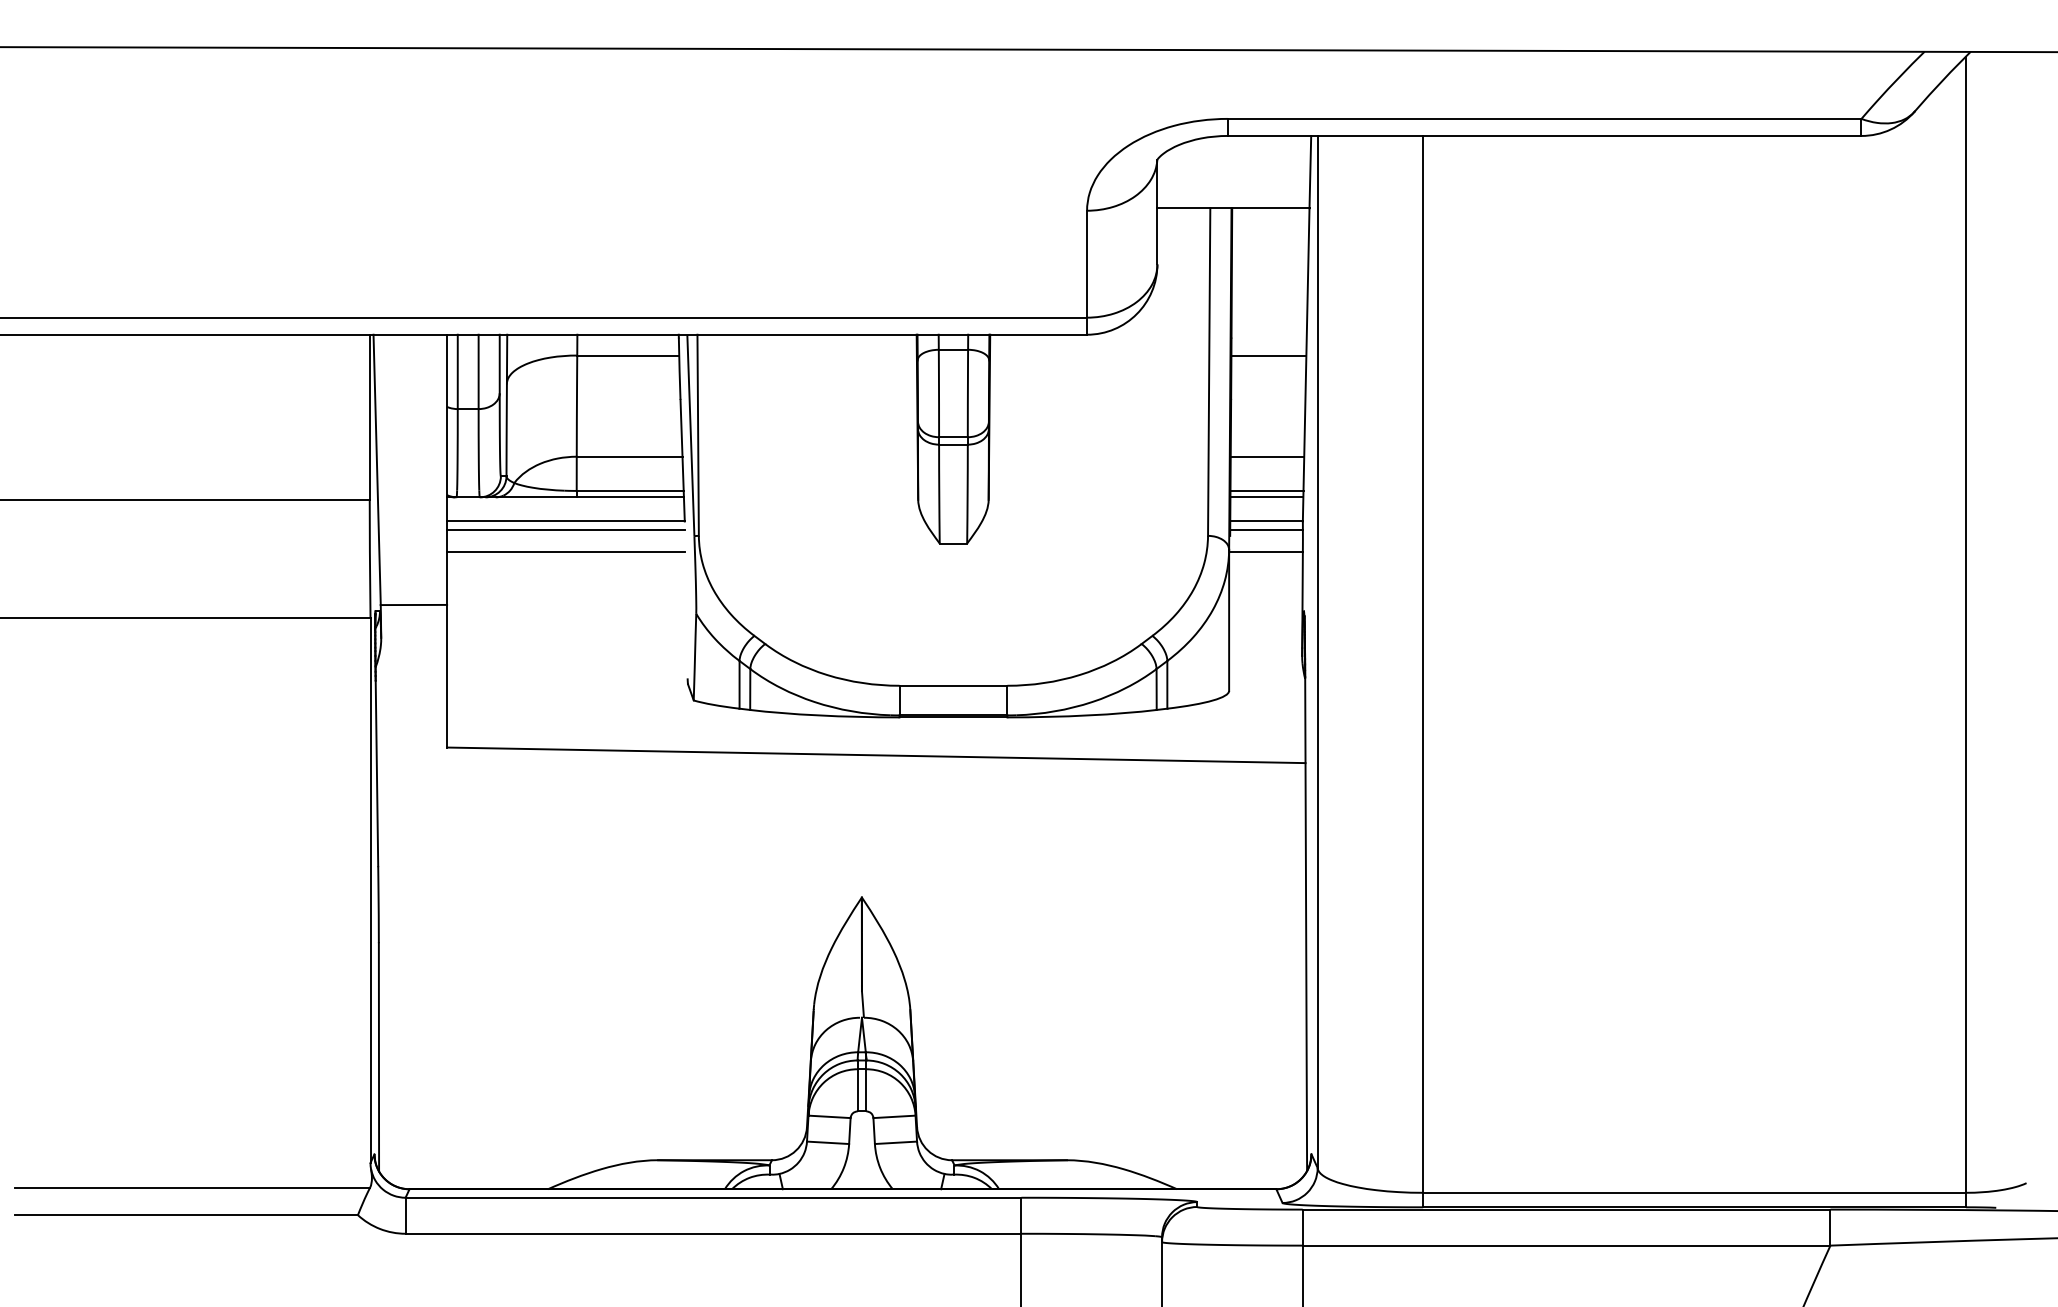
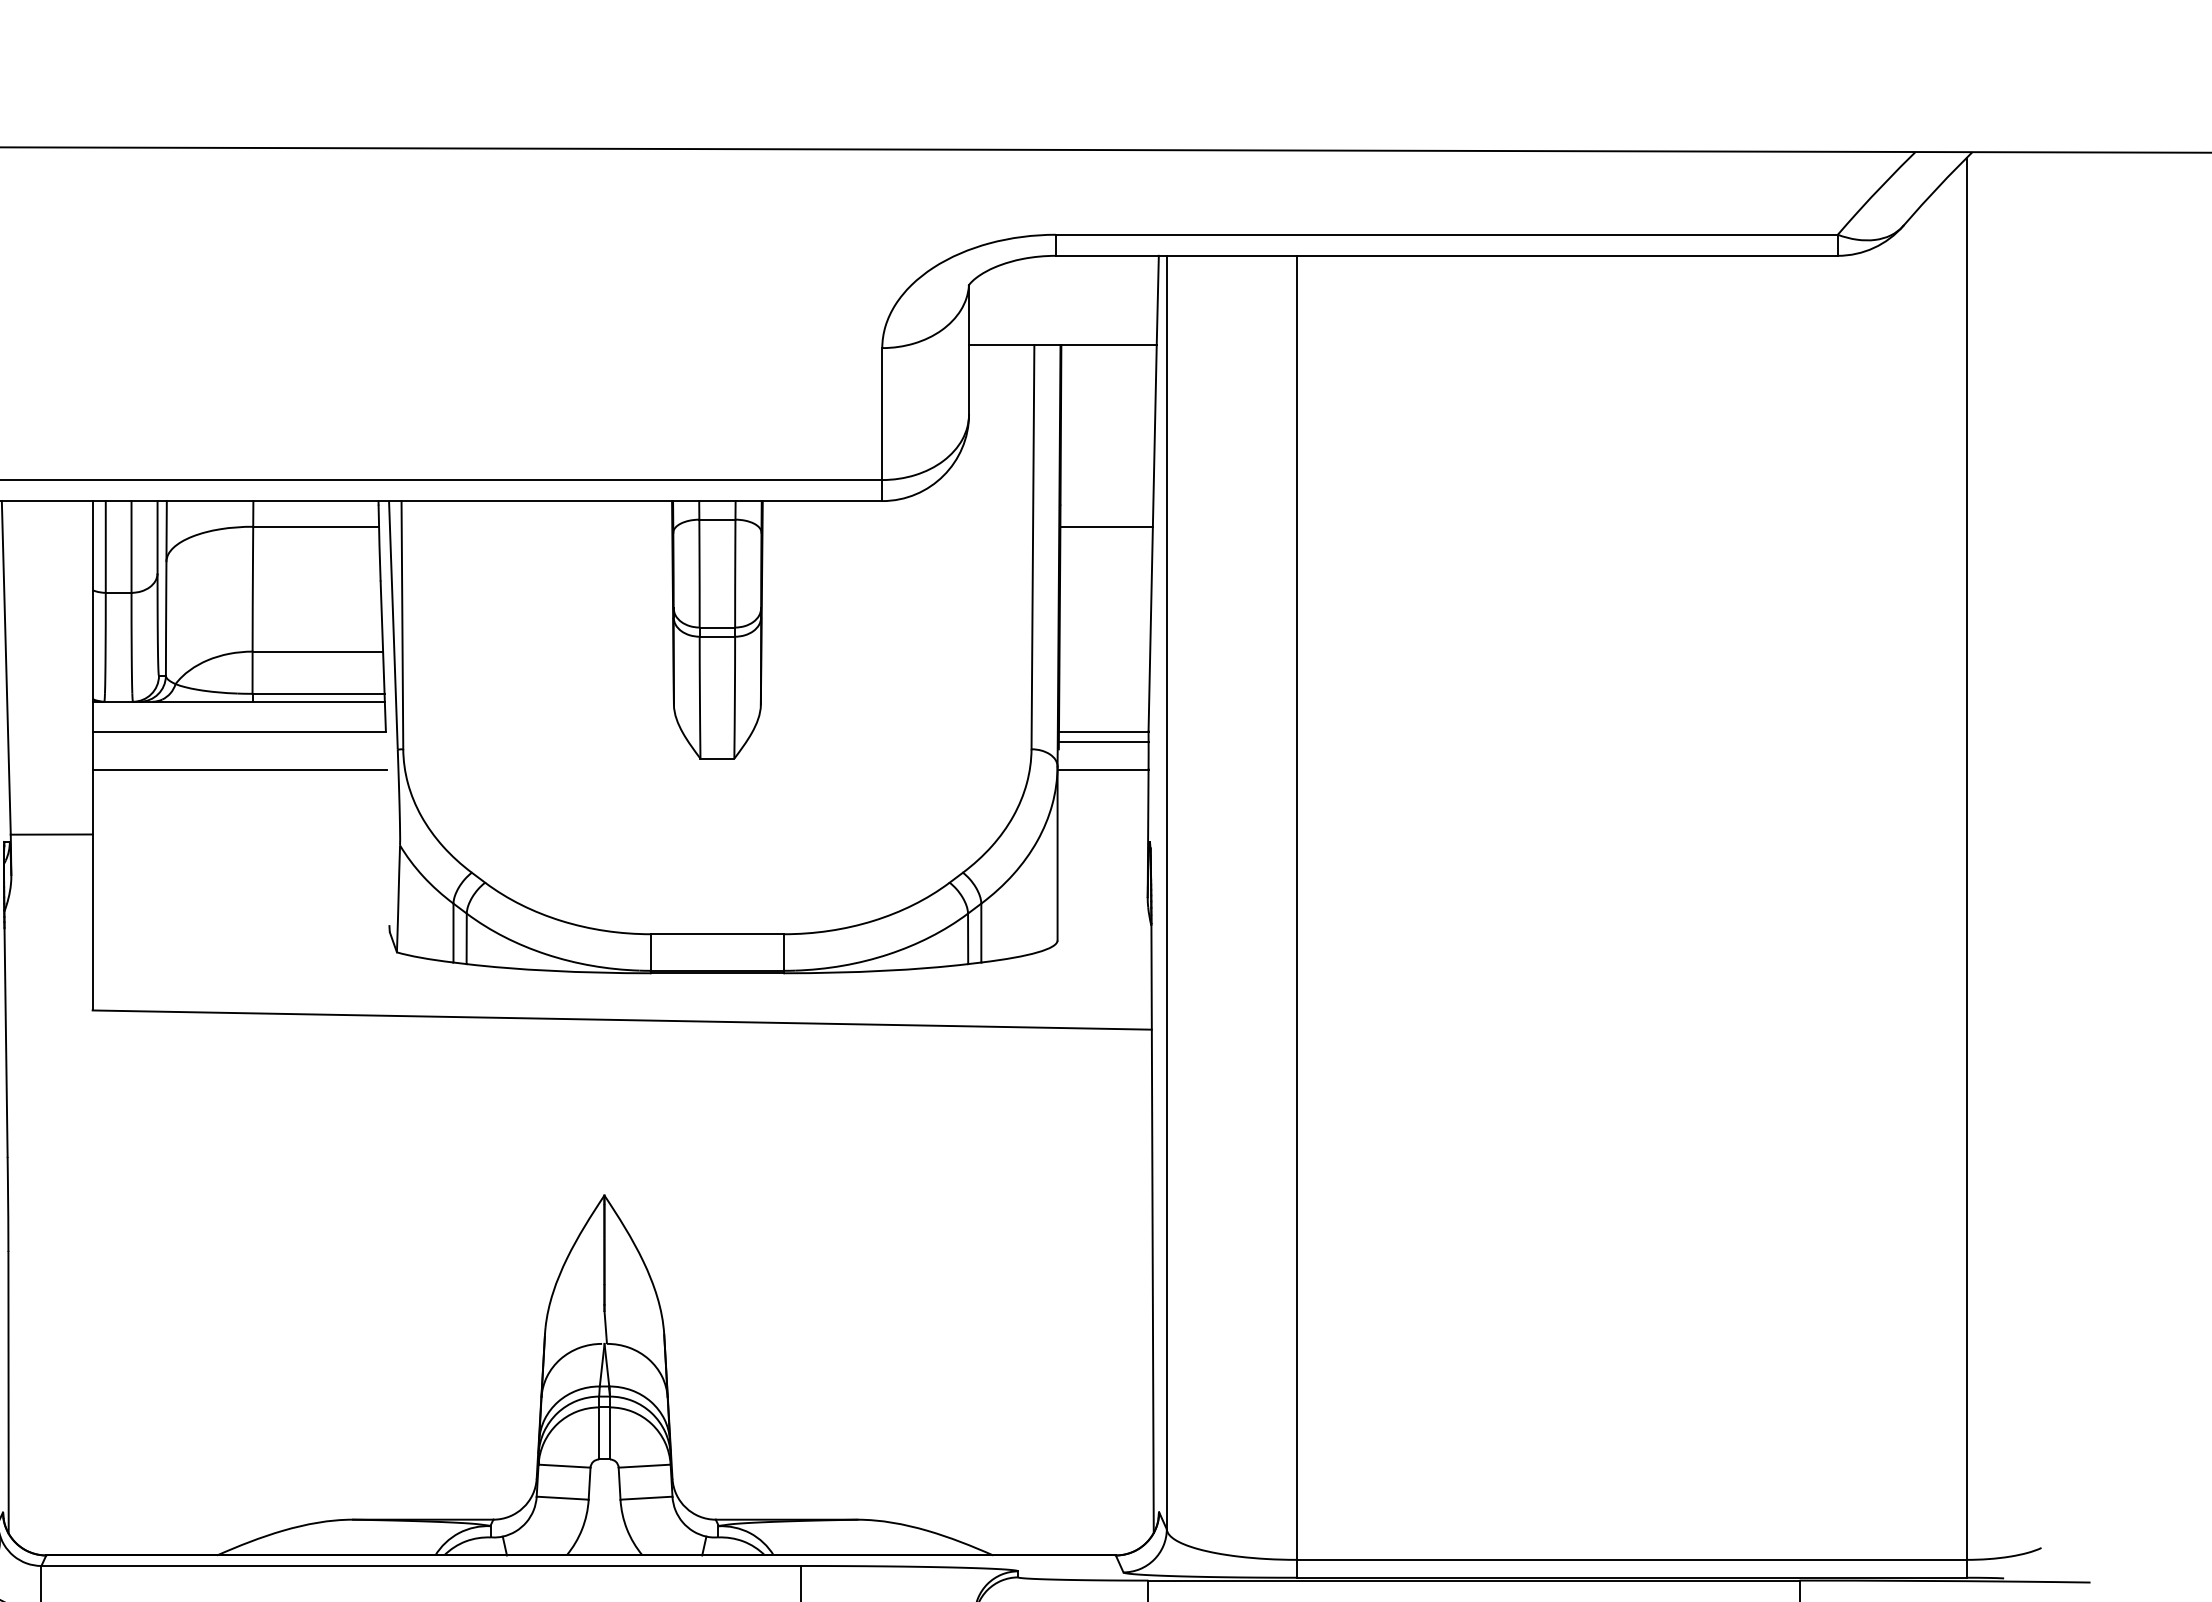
line: (1267, 456) -> (1104, 651), removed
line: (1266, 490) -> (1103, 693), removed
line: (1266, 497) -> (1103, 701), removed
line: (566, 530) -> (239, 742), removed

